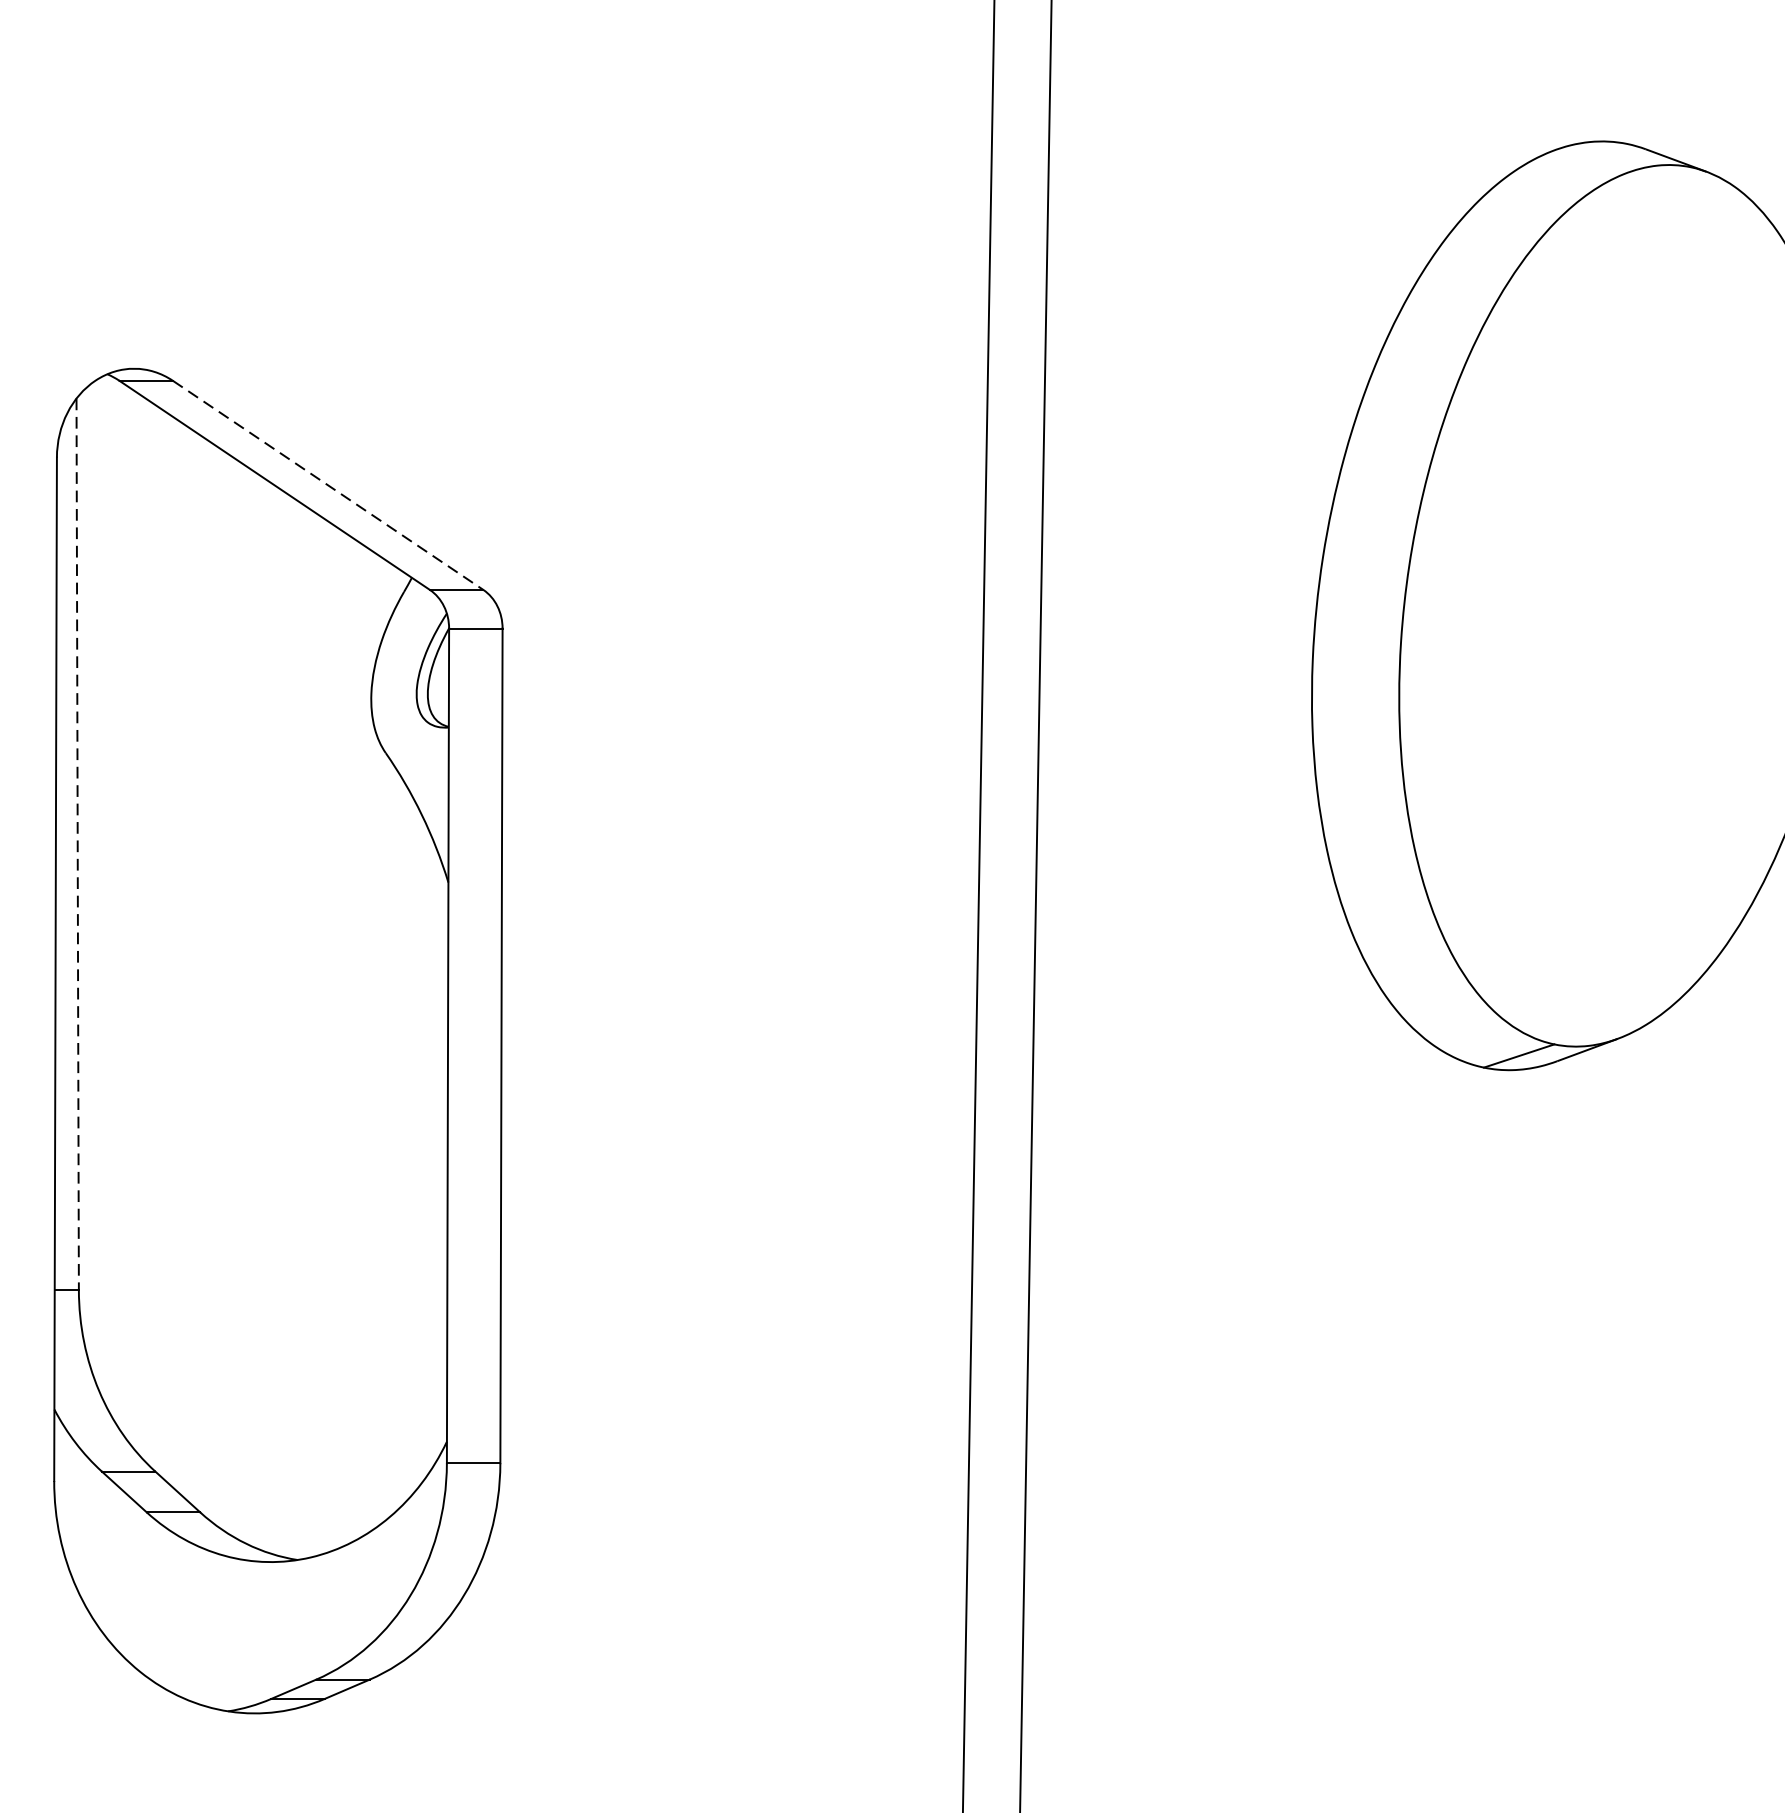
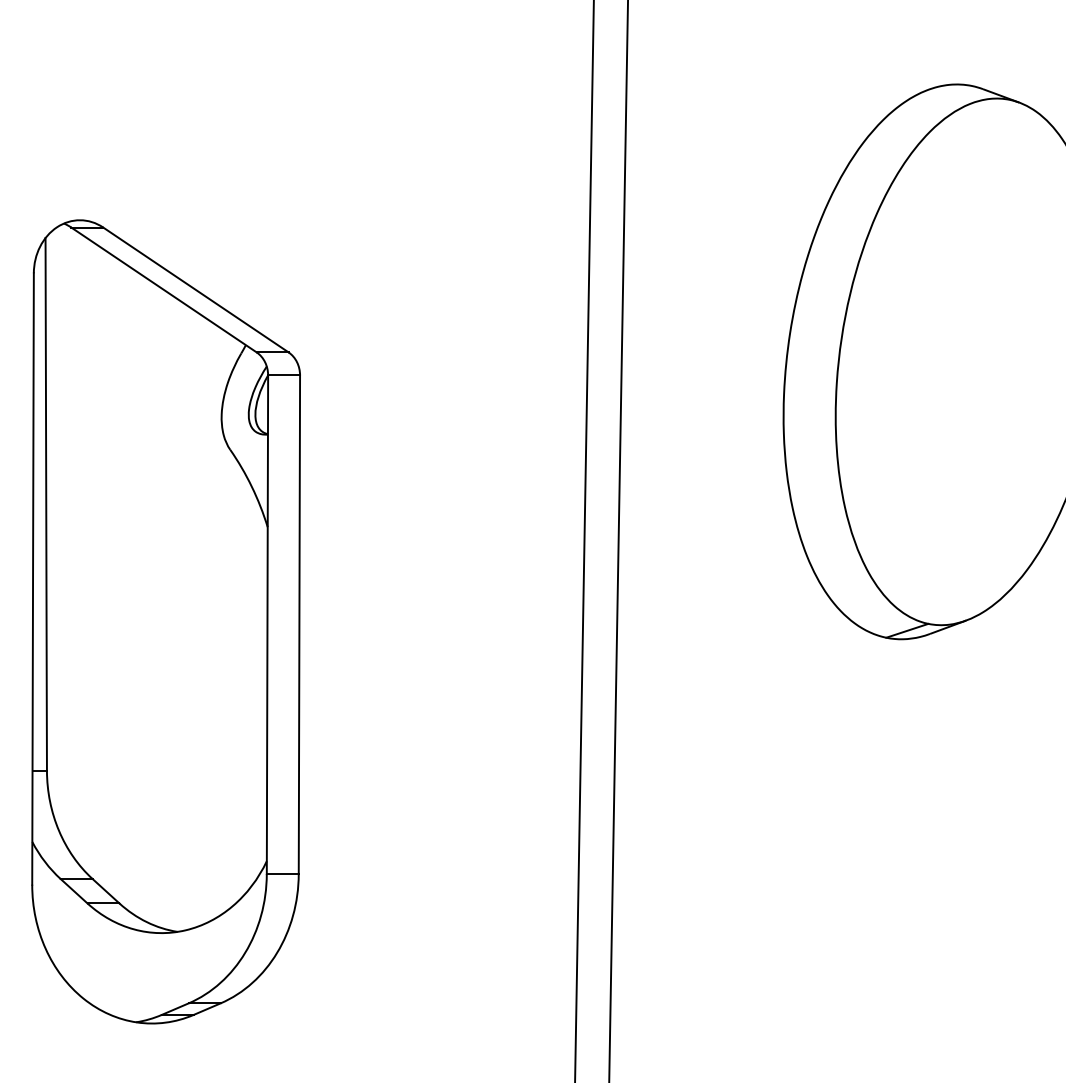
line: (327, 484) -> (195, 289), dashed -> solid
line: (78, 844) -> (46, 504), dashed -> solid

